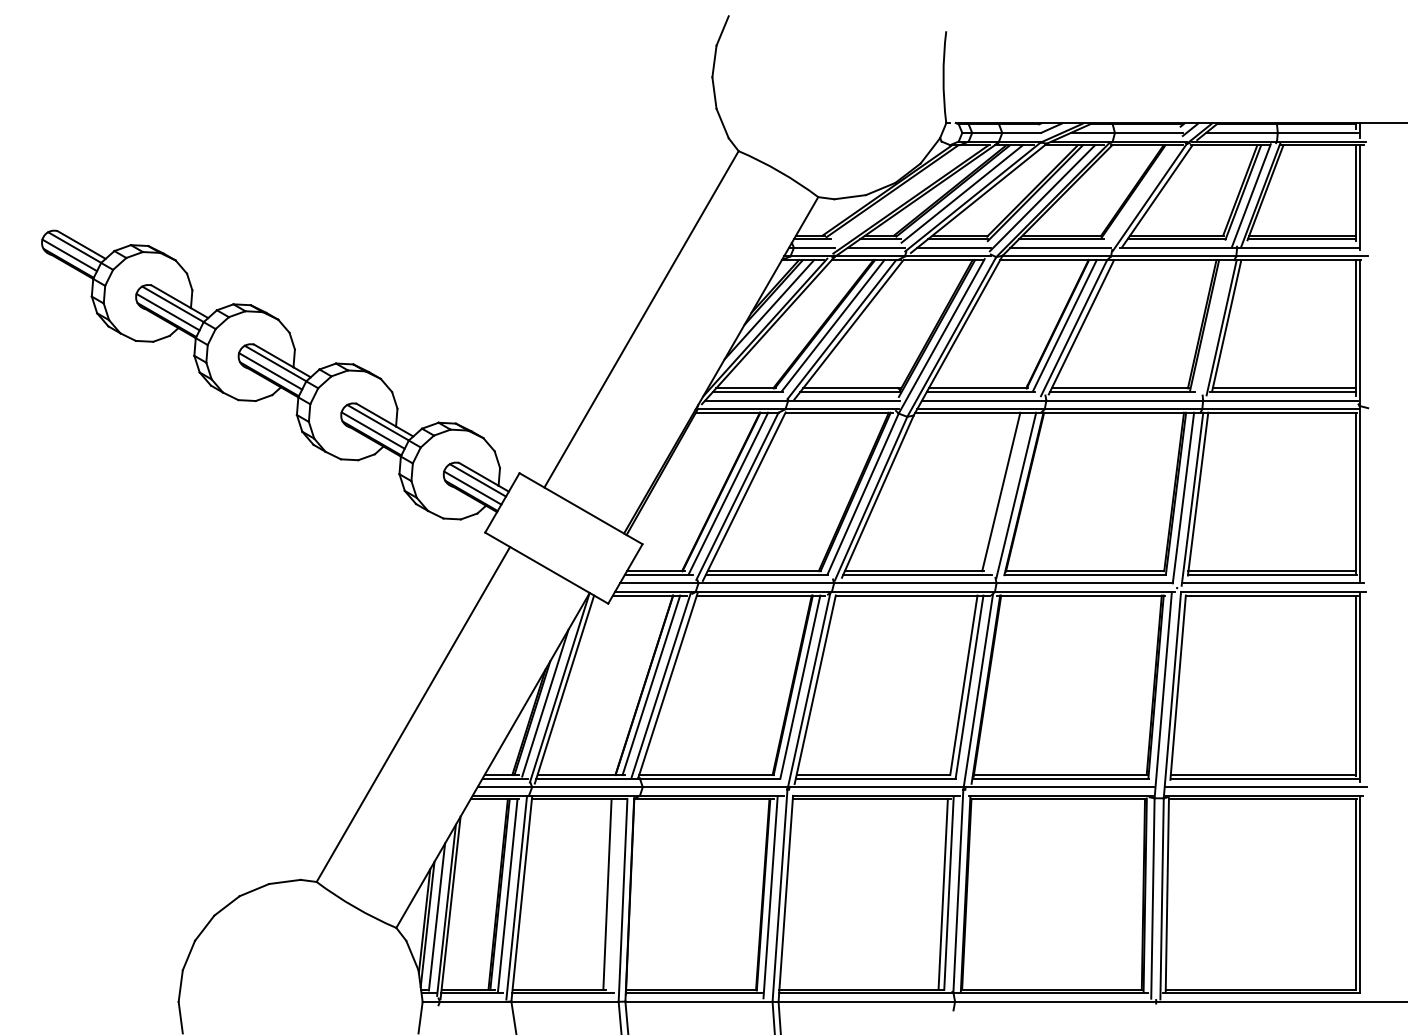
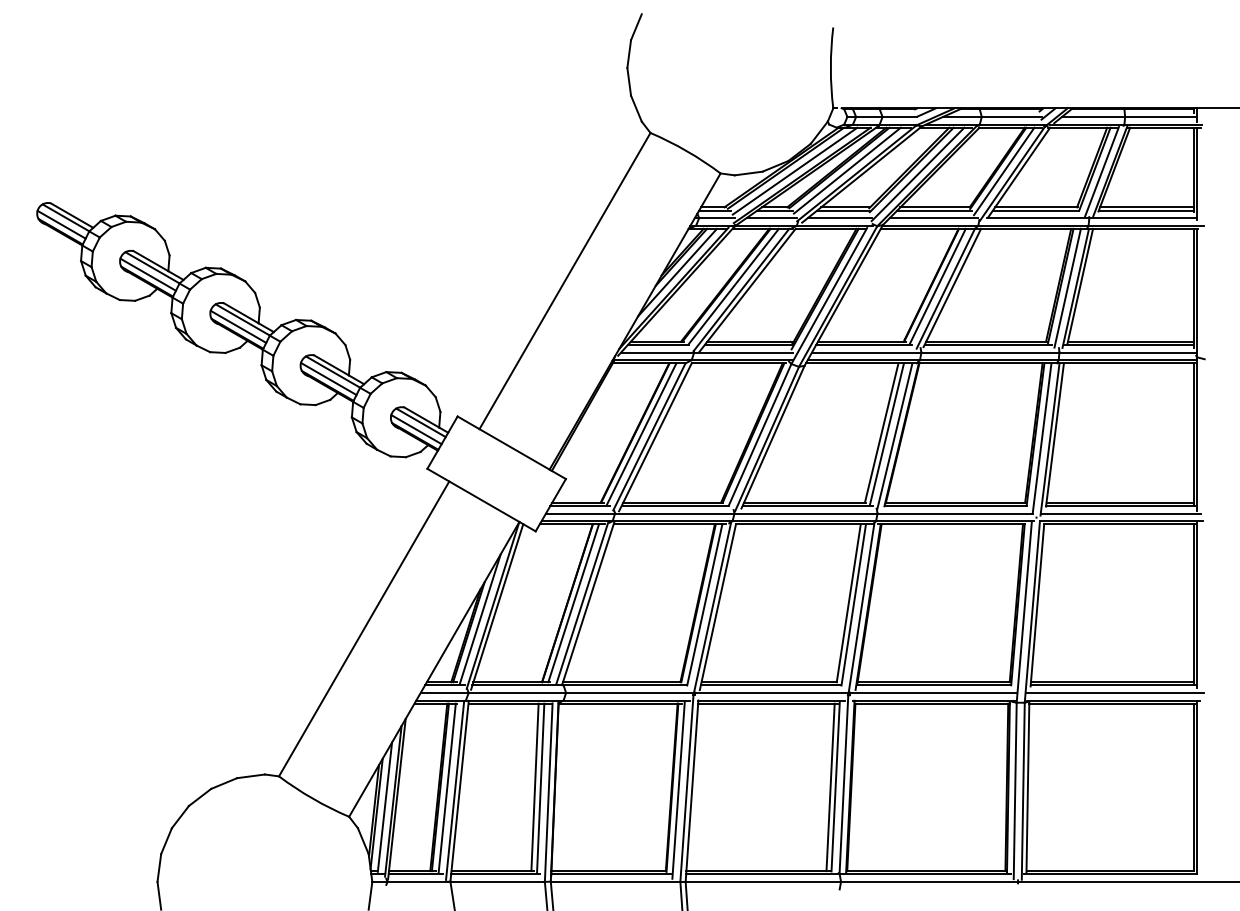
line: (902, 193) -> (794, 170), added
line: (1140, 194) -> (1004, 171), added
line: (1212, 326) -> (1067, 287), added
line: (1006, 493) -> (886, 434), added
line: (613, 895) -> (540, 788), added

